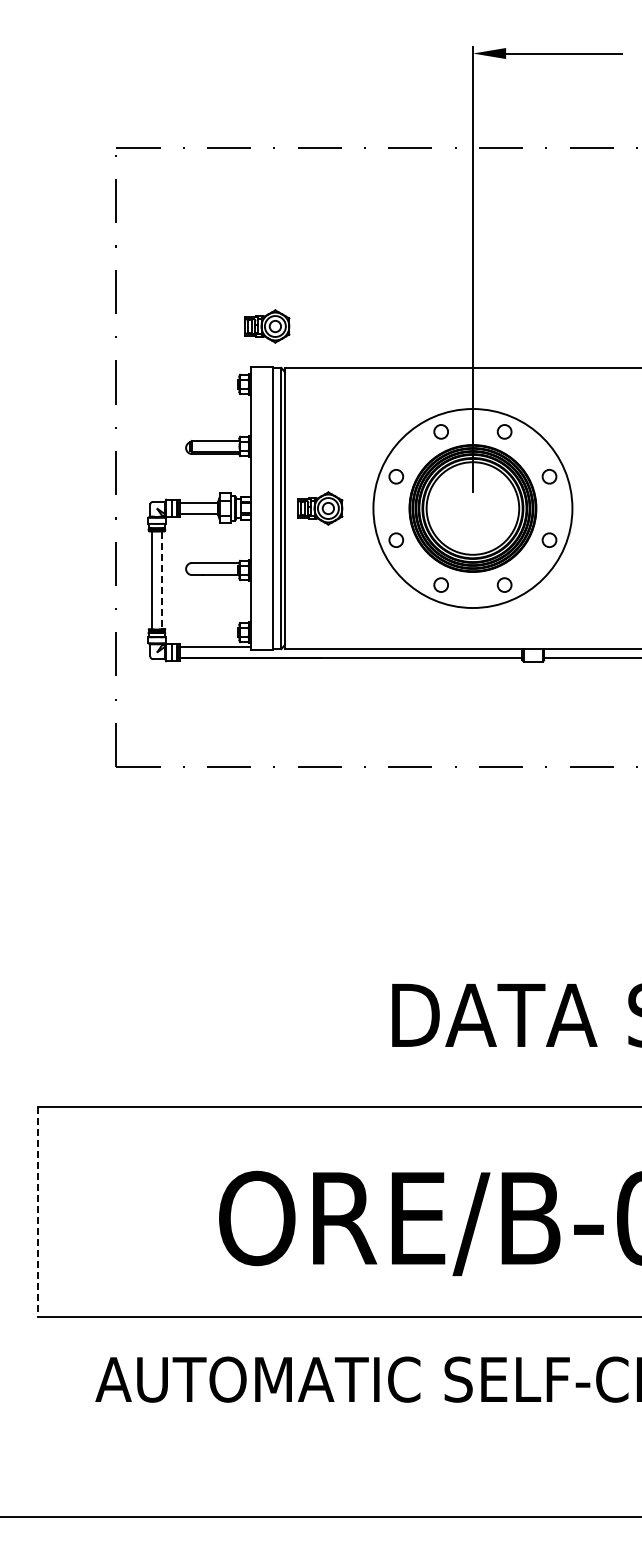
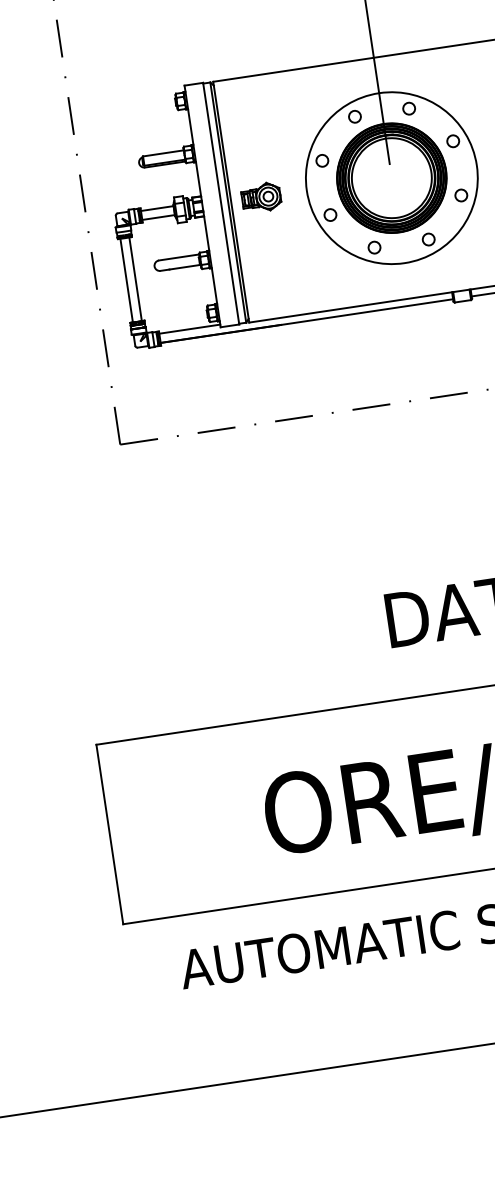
part: (267, 326) -> (193, 48), removed
line: (162, 581) -> (136, 280), dashed -> solid
line: (37, 1212) -> (109, 835), dashed -> solid

